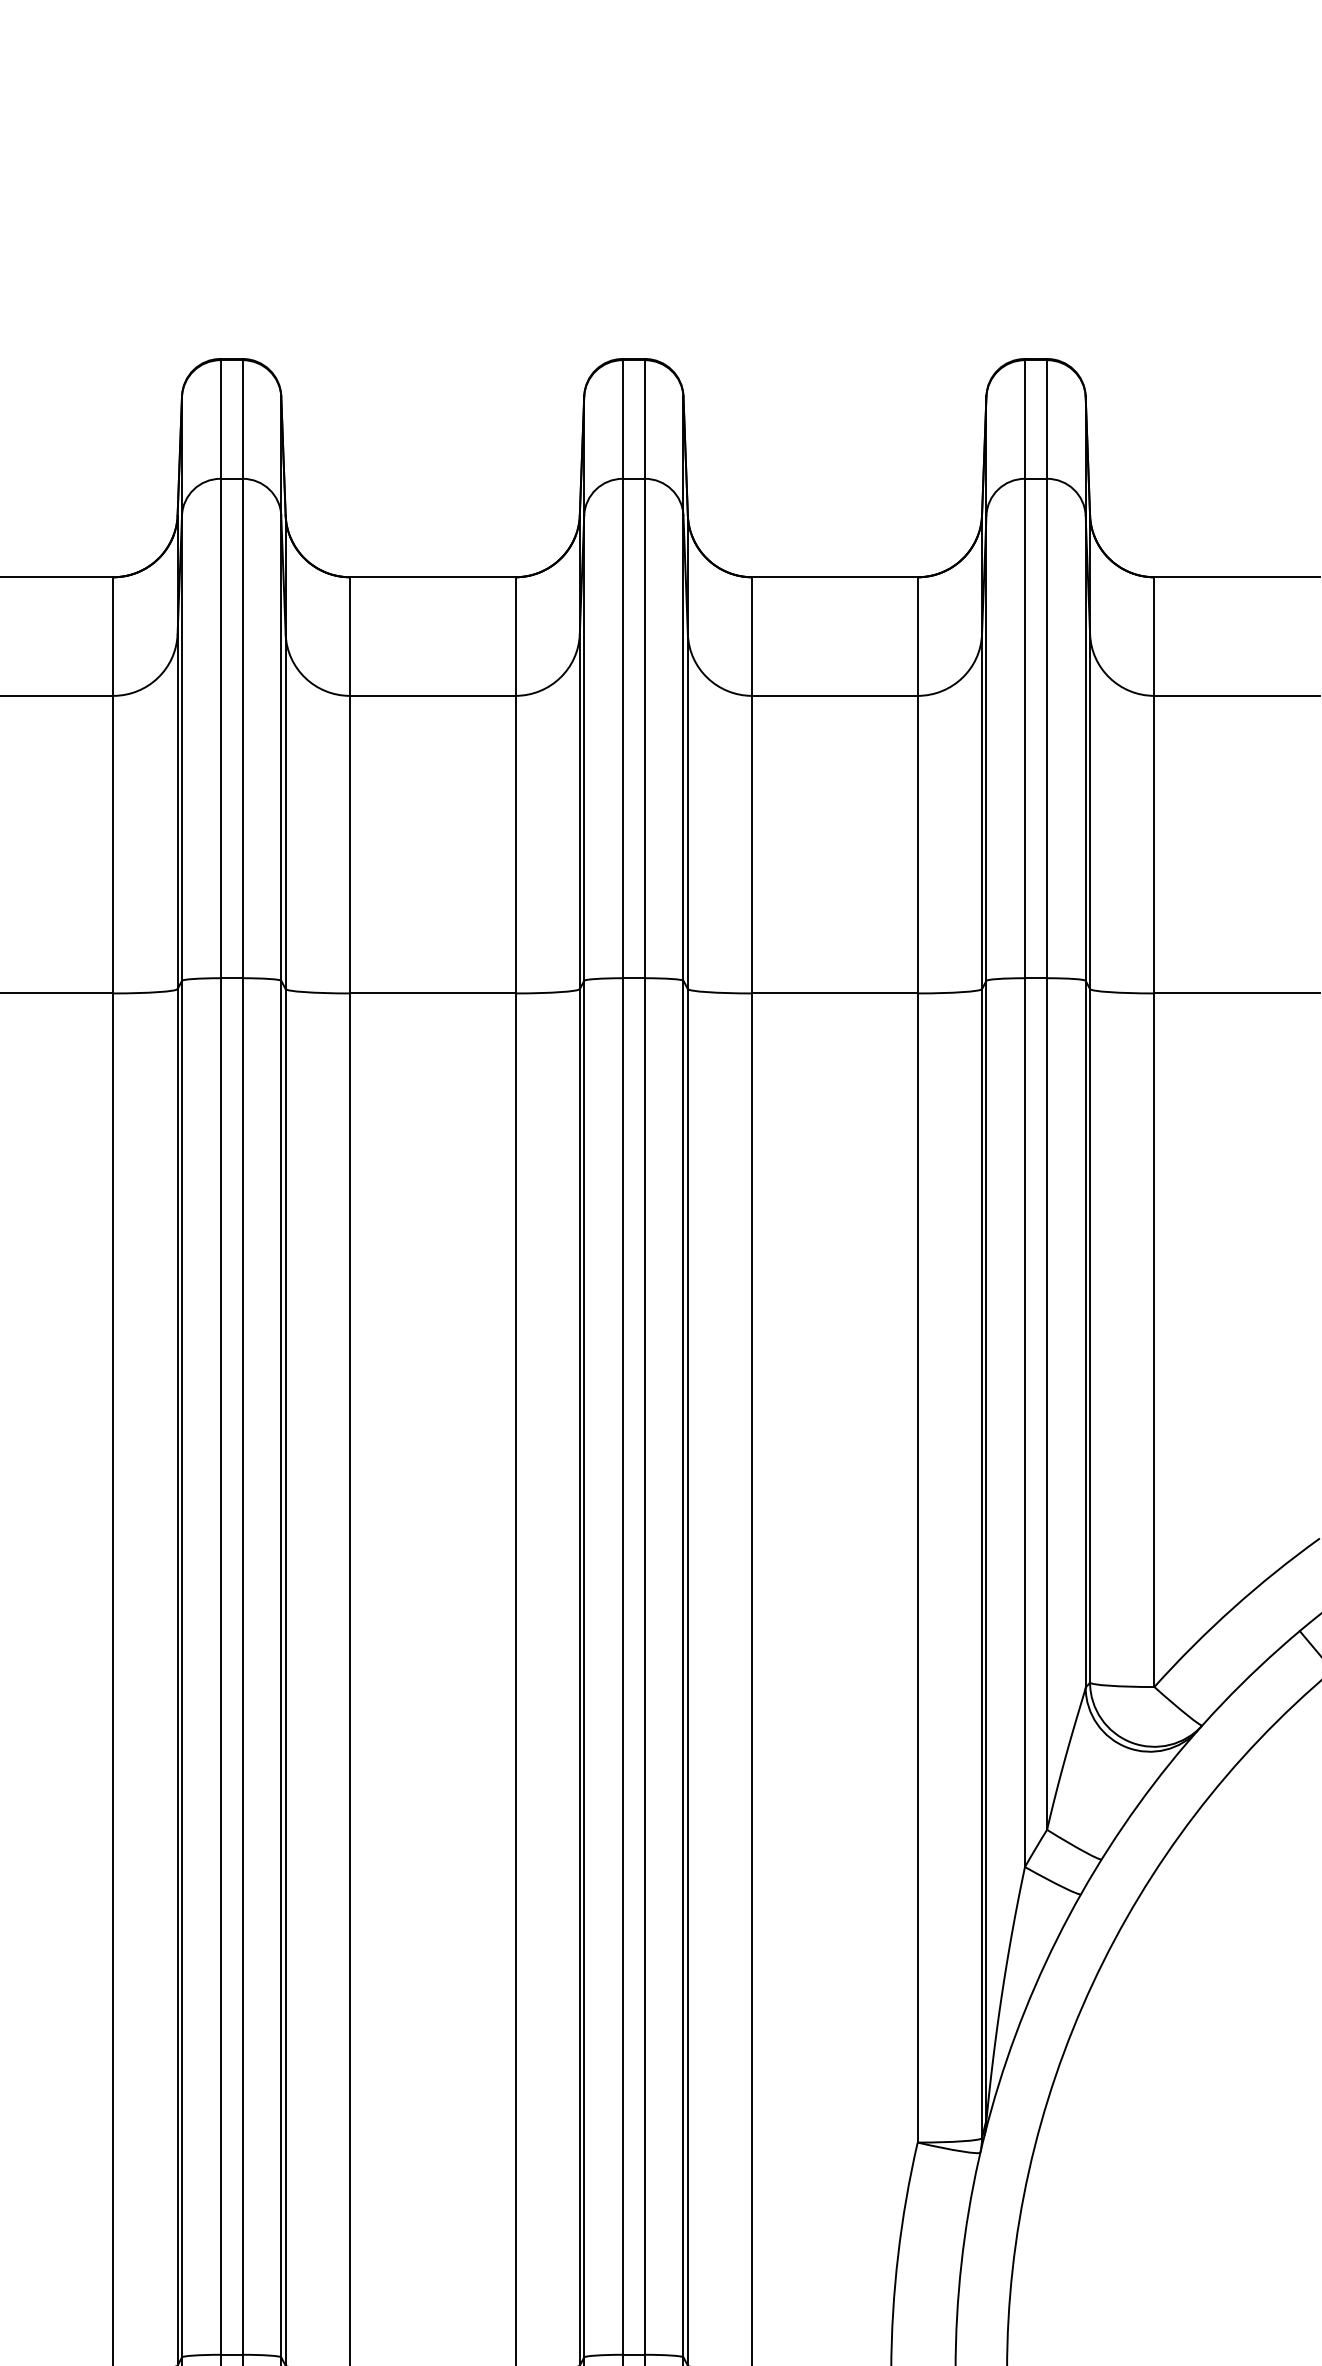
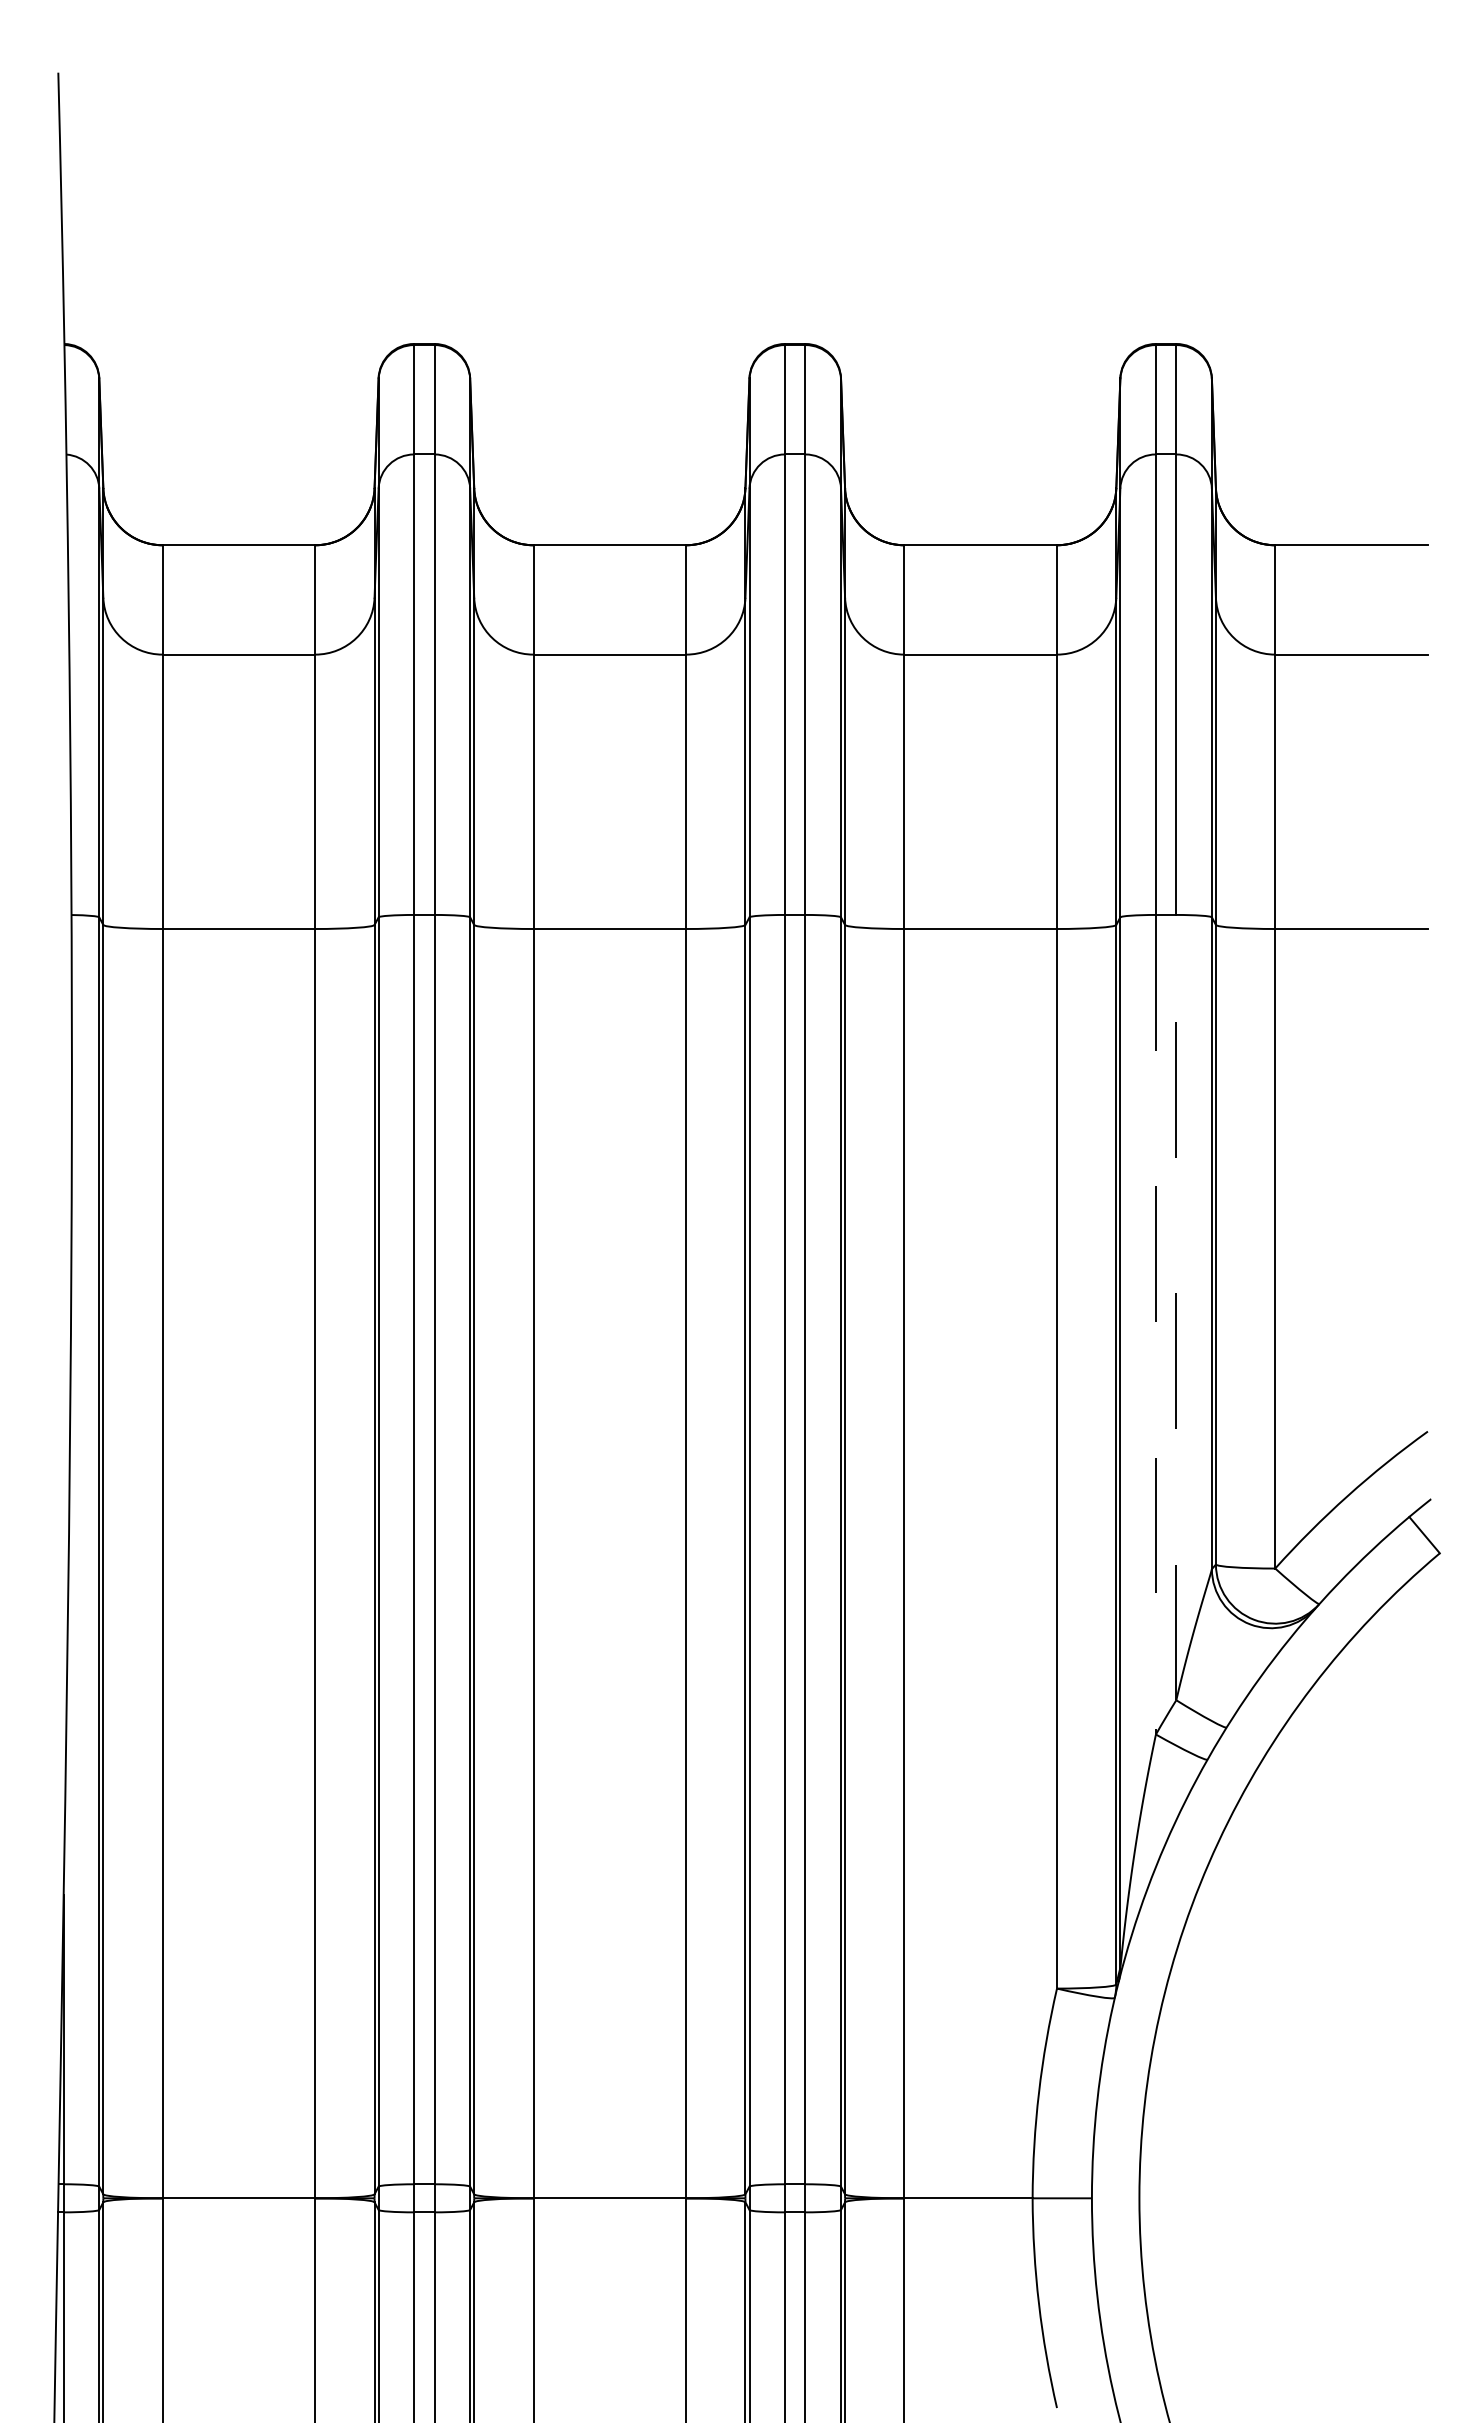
line: (1047, 1403) -> (1176, 1307), solid -> dashed
line: (1024, 1422) -> (1155, 1324), solid -> dashed

